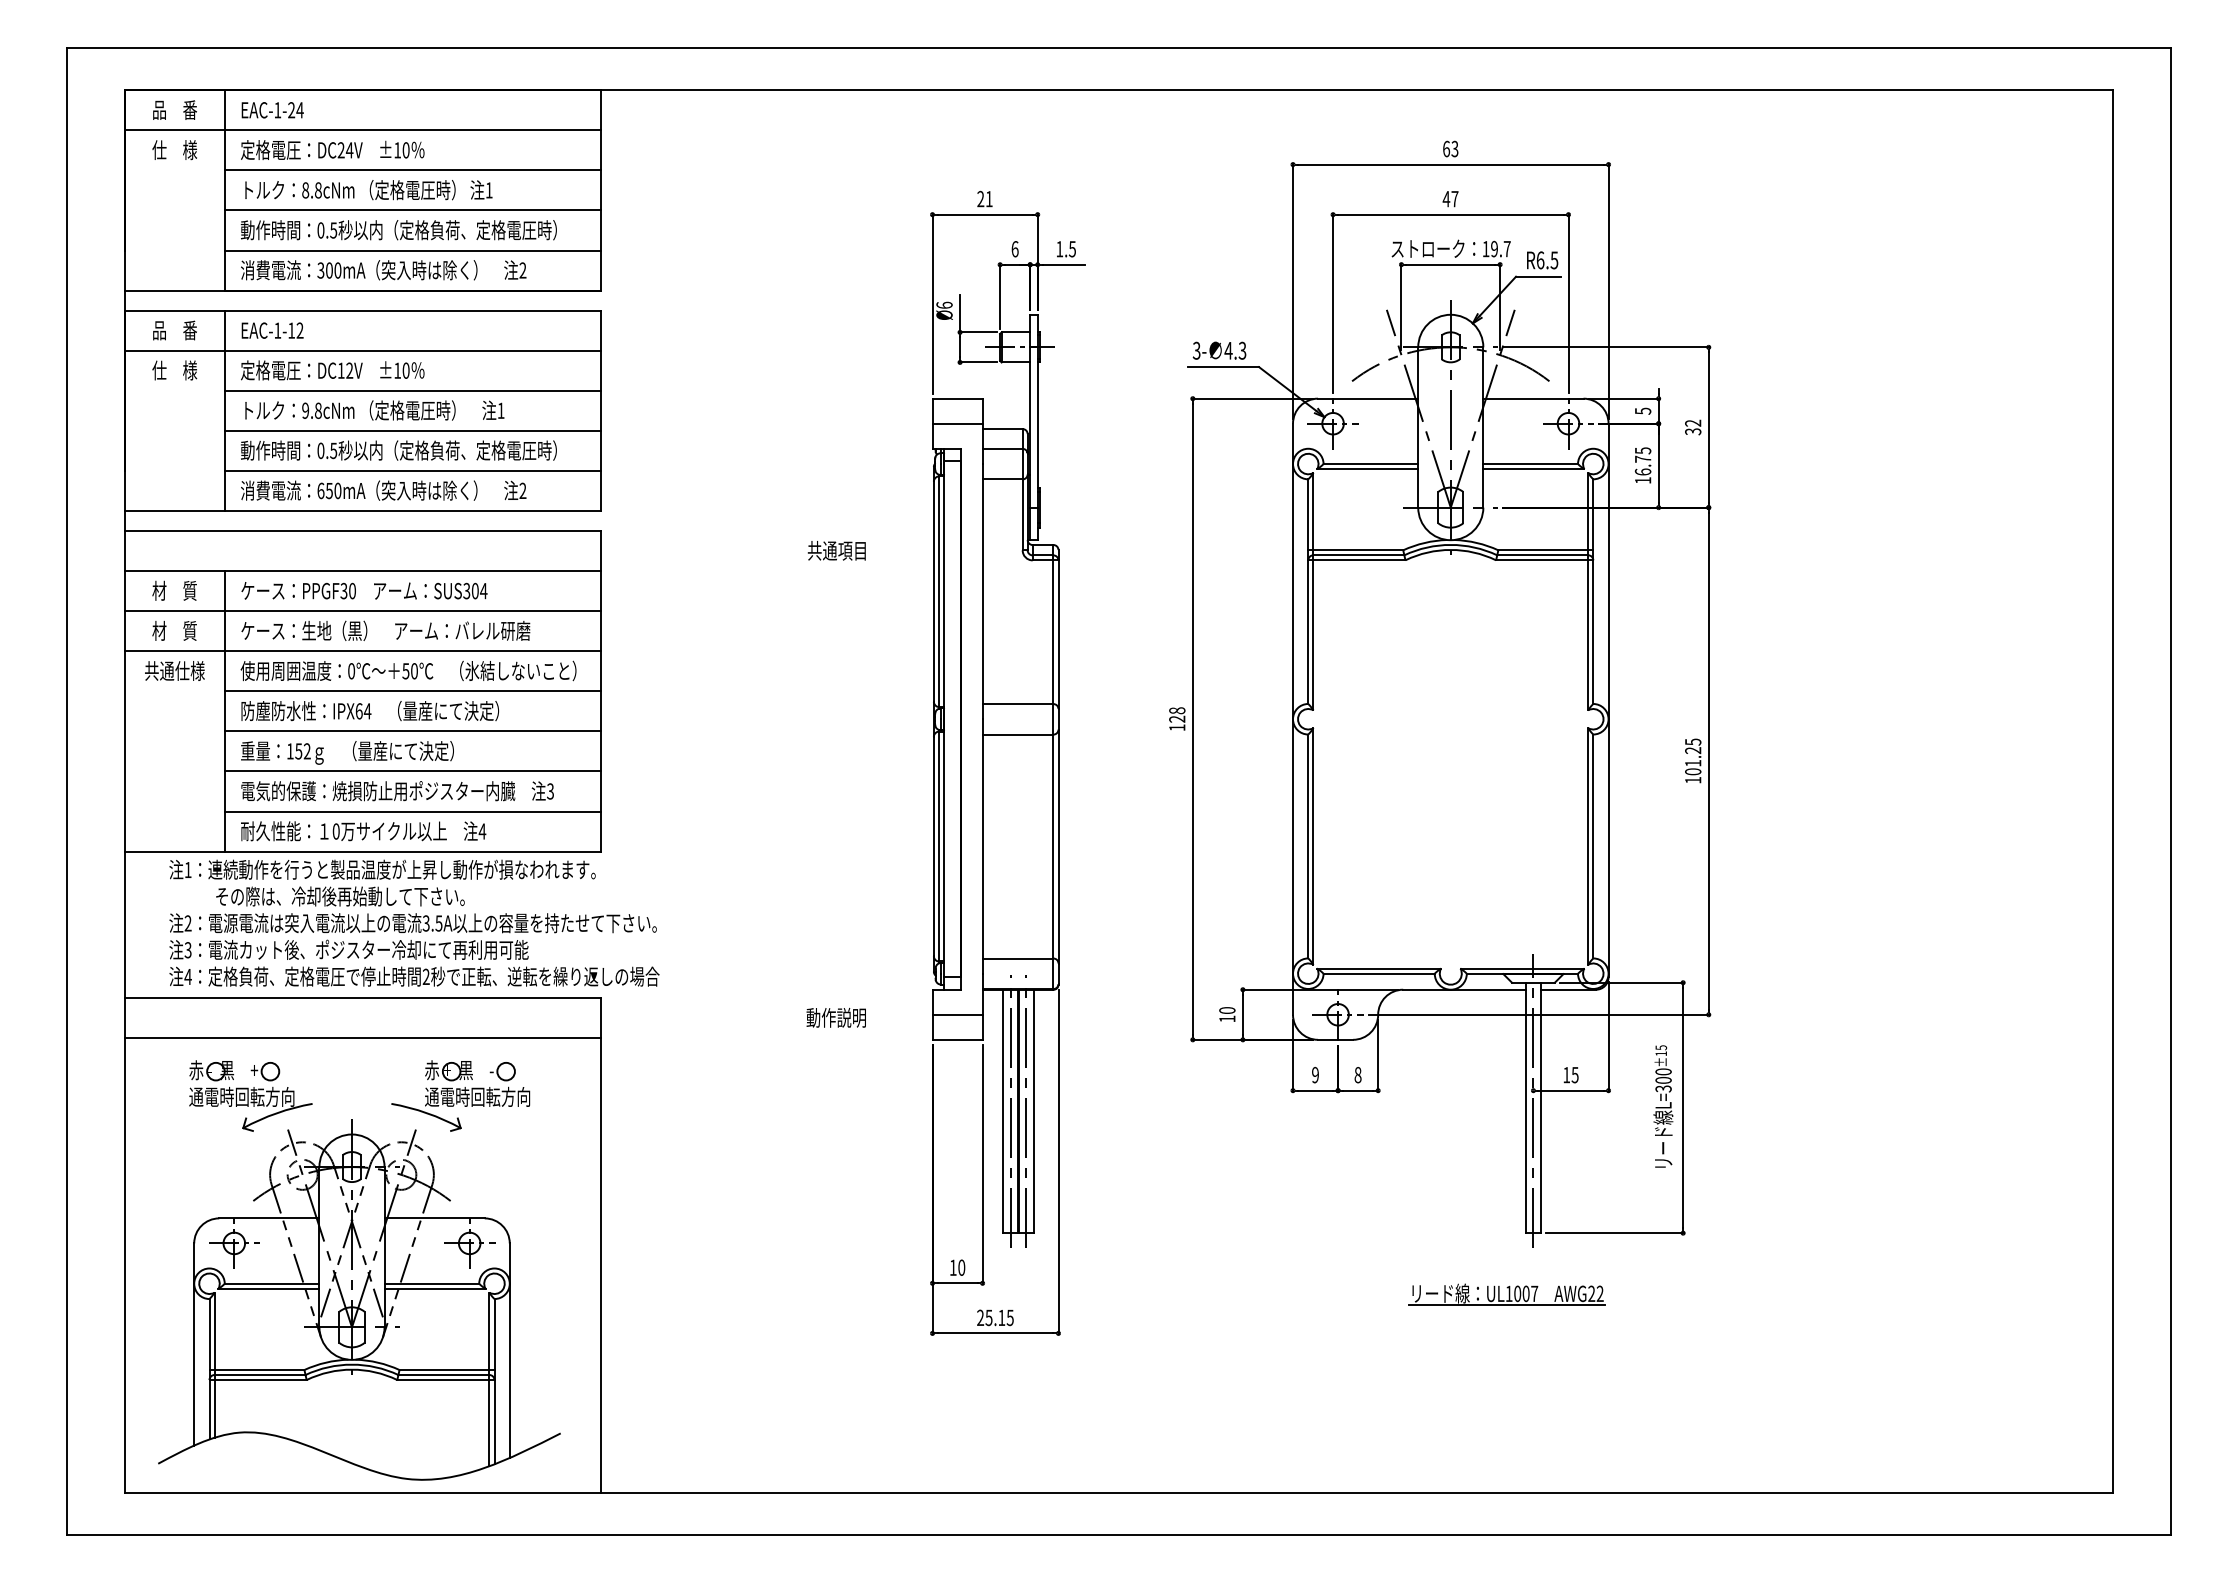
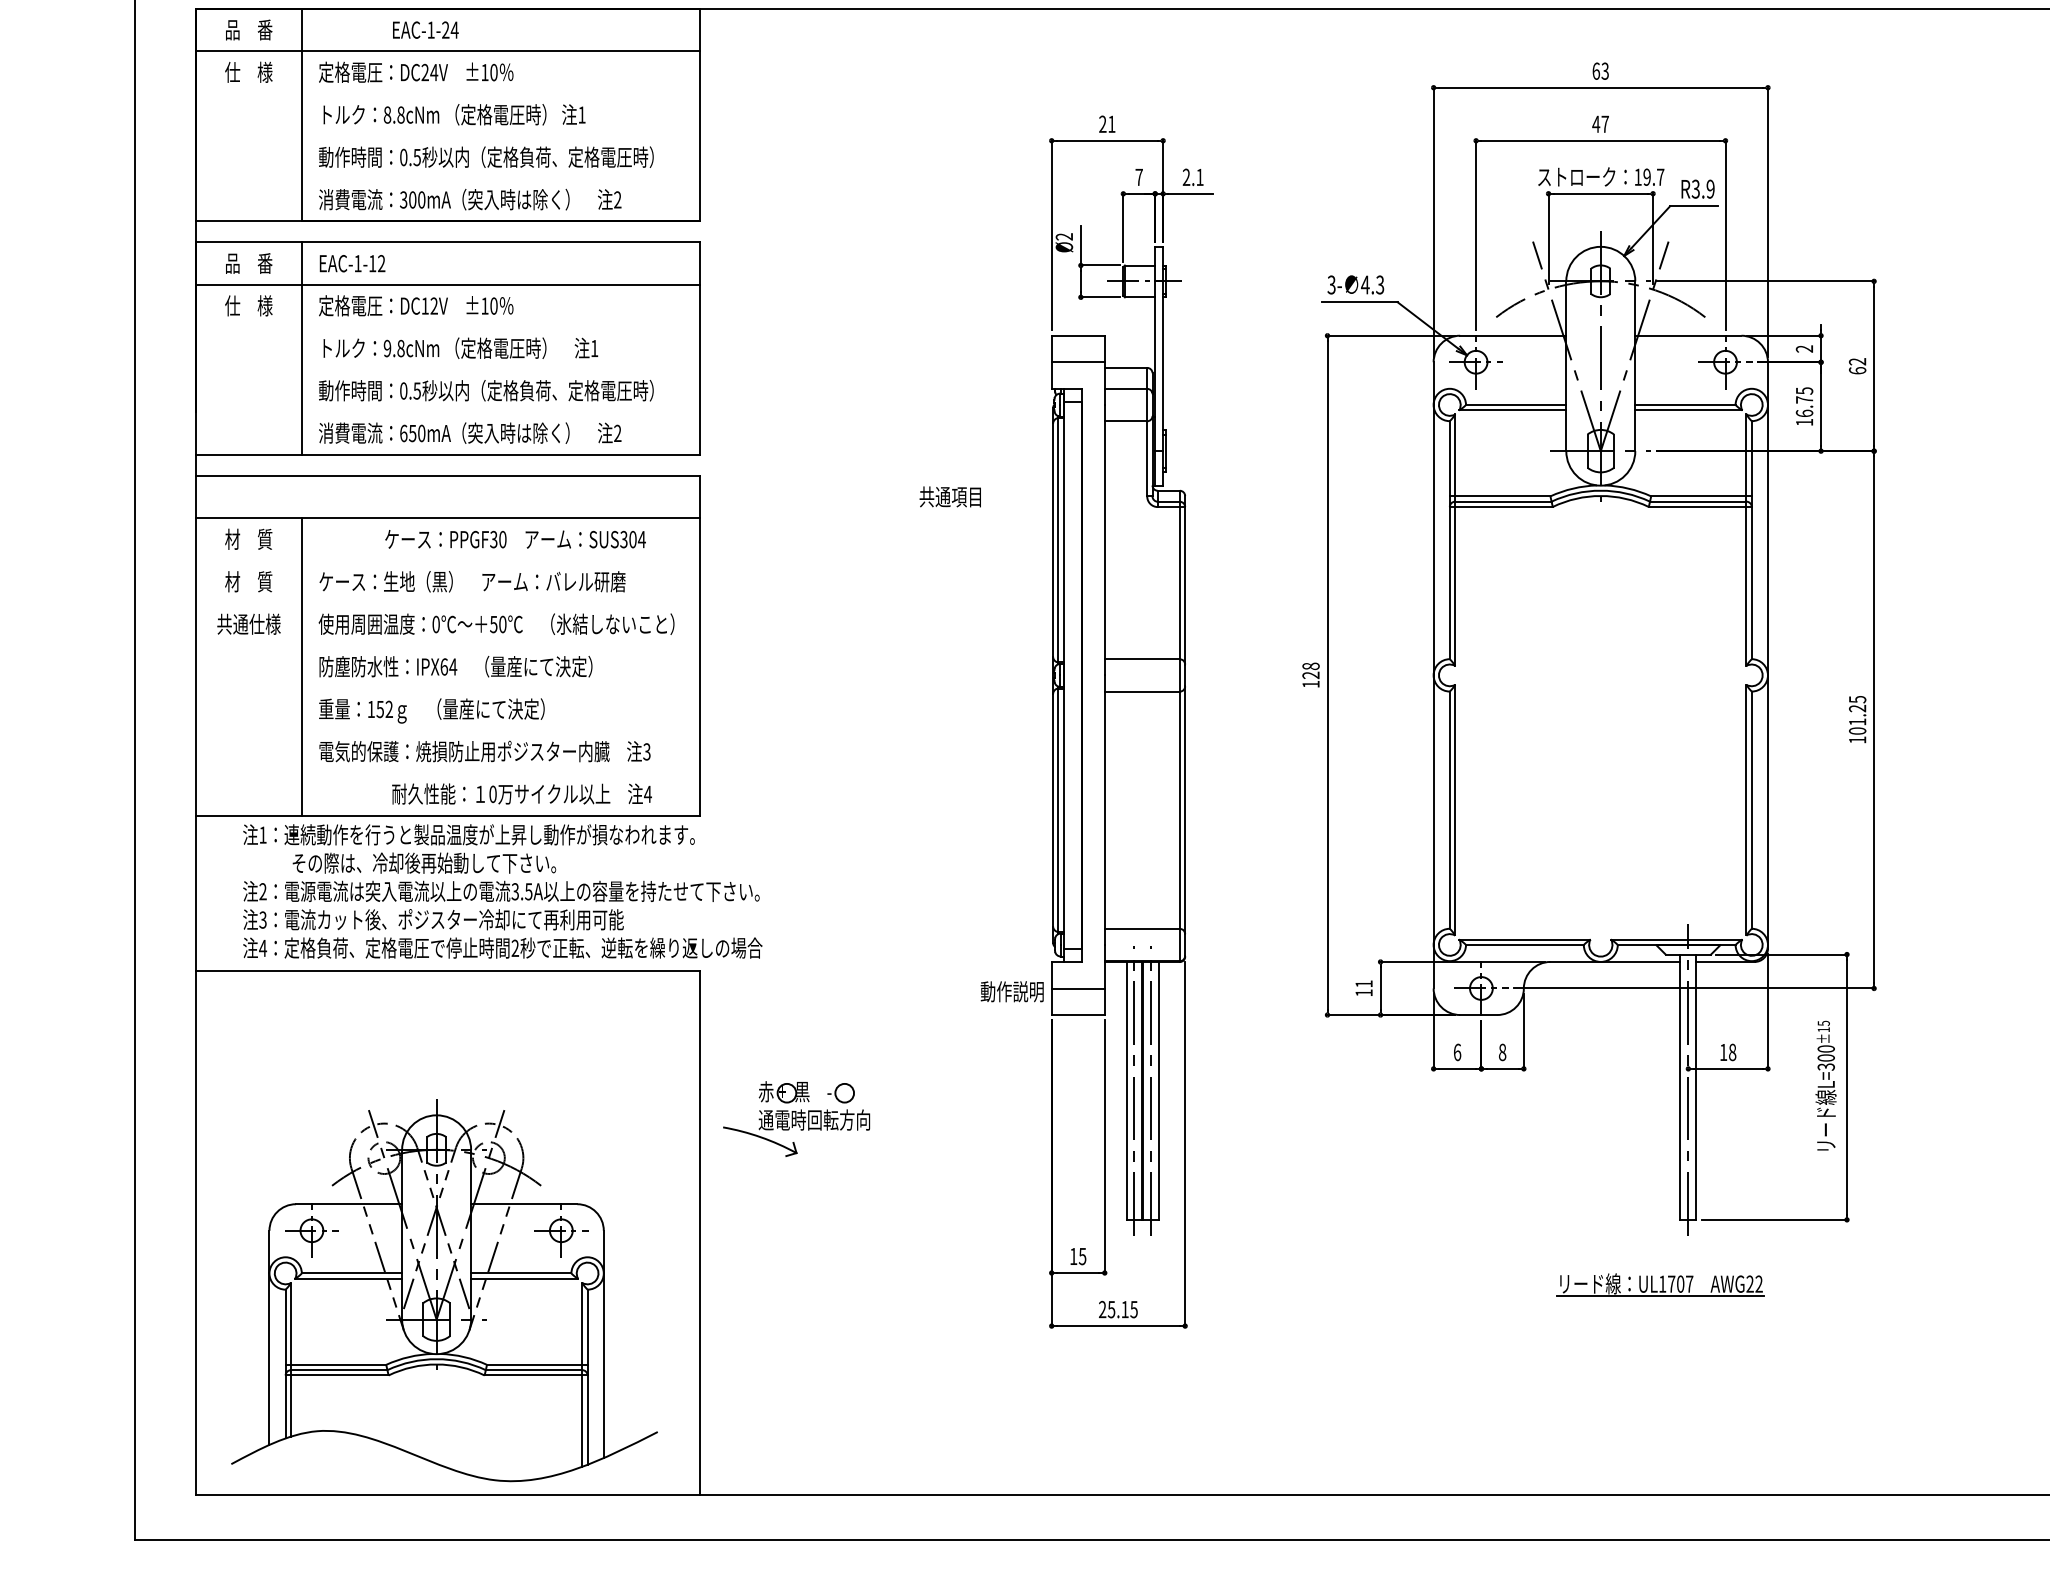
text: (272, 110) -> (425, 30), moved
line: (412, 170) -> (500, 93), removed
line: (412, 210) -> (500, 136), removed
text: (1014, 249) -> (1138, 177), 6 -> 7
text: (1065, 249) -> (1192, 177), 1.5 -> 2.1
line: (412, 250) -> (500, 178), removed
text: (1547, 260) -> (1703, 189), R6.5 -> R3.9
text: (944, 304) -> (1064, 235), Ø6 -> Ø2
line: (412, 390) -> (500, 327), removed
text: (1642, 410) -> (1803, 348), 5 -> 2
line: (412, 430) -> (500, 369), removed
text: (1693, 431) -> (1857, 370), 32 -> 62
line: (412, 470) -> (500, 411), removed
text: (364, 590) -> (515, 538), moved
line: (362, 611) -> (447, 561), removed
line: (362, 651) -> (447, 603), removed
line: (412, 691) -> (500, 645), removed
line: (412, 731) -> (500, 688), removed
line: (412, 771) -> (500, 730), removed
line: (412, 811) -> (500, 773), removed
text: (363, 831) -> (521, 794), moved
text: (1227, 1010) -> (1364, 983), 10 -> 11
text: (835, 1017) -> (1011, 991), moved
line: (362, 1038) -> (447, 1013), removed
text: (1315, 1074) -> (1457, 1051), 9 -> 6
text: (1574, 1075) -> (1731, 1052), 15 -> 18
part: (250, 1095) -> (329, 1074), removed
part: (460, 1095) -> (796, 1118), moved
text: (961, 1267) -> (1082, 1256), 10 -> 15
text: (1517, 1293) -> (1671, 1283), UL1007 -> UL1707

